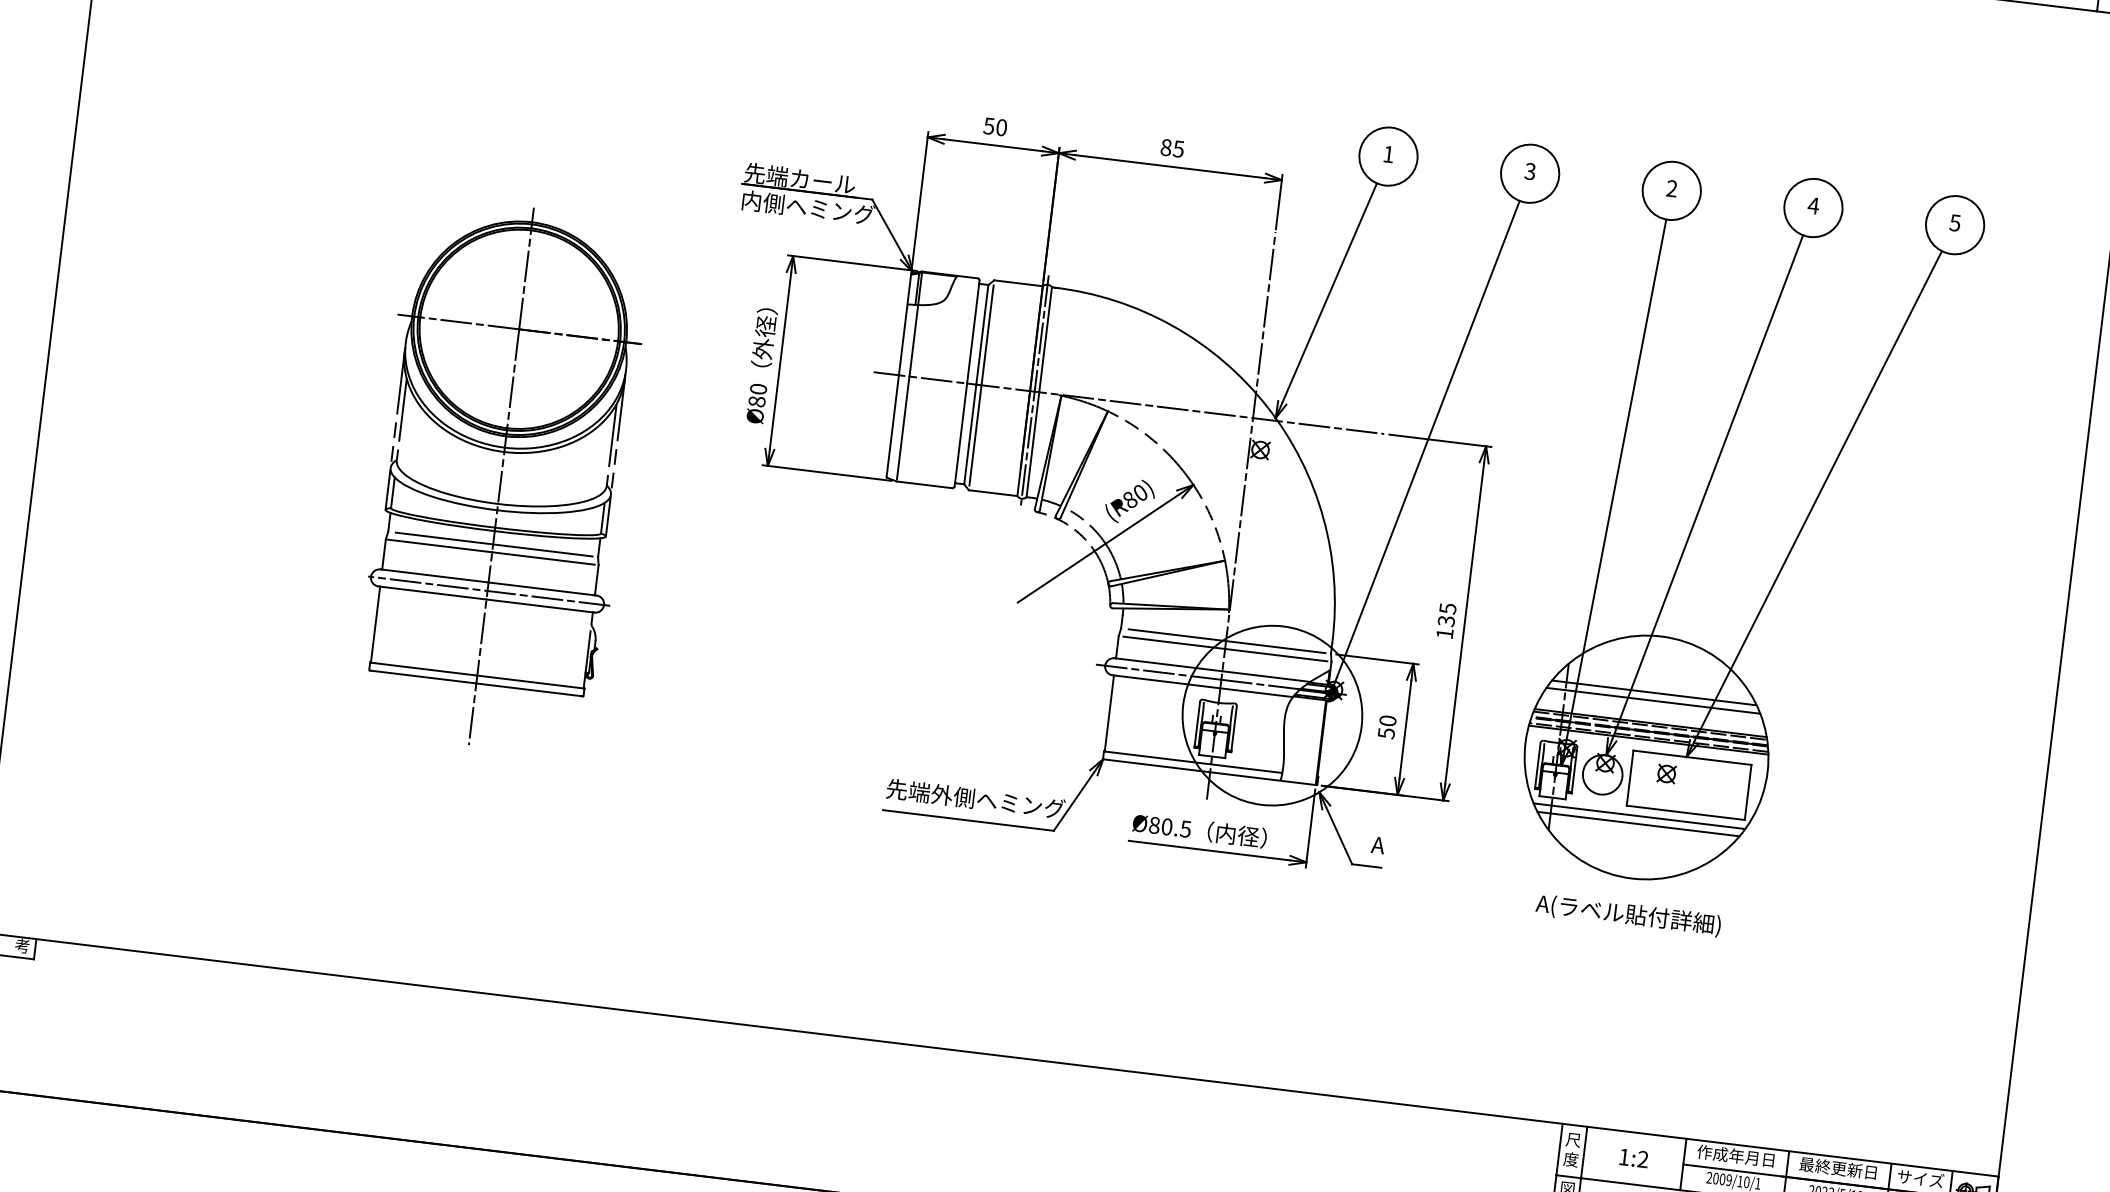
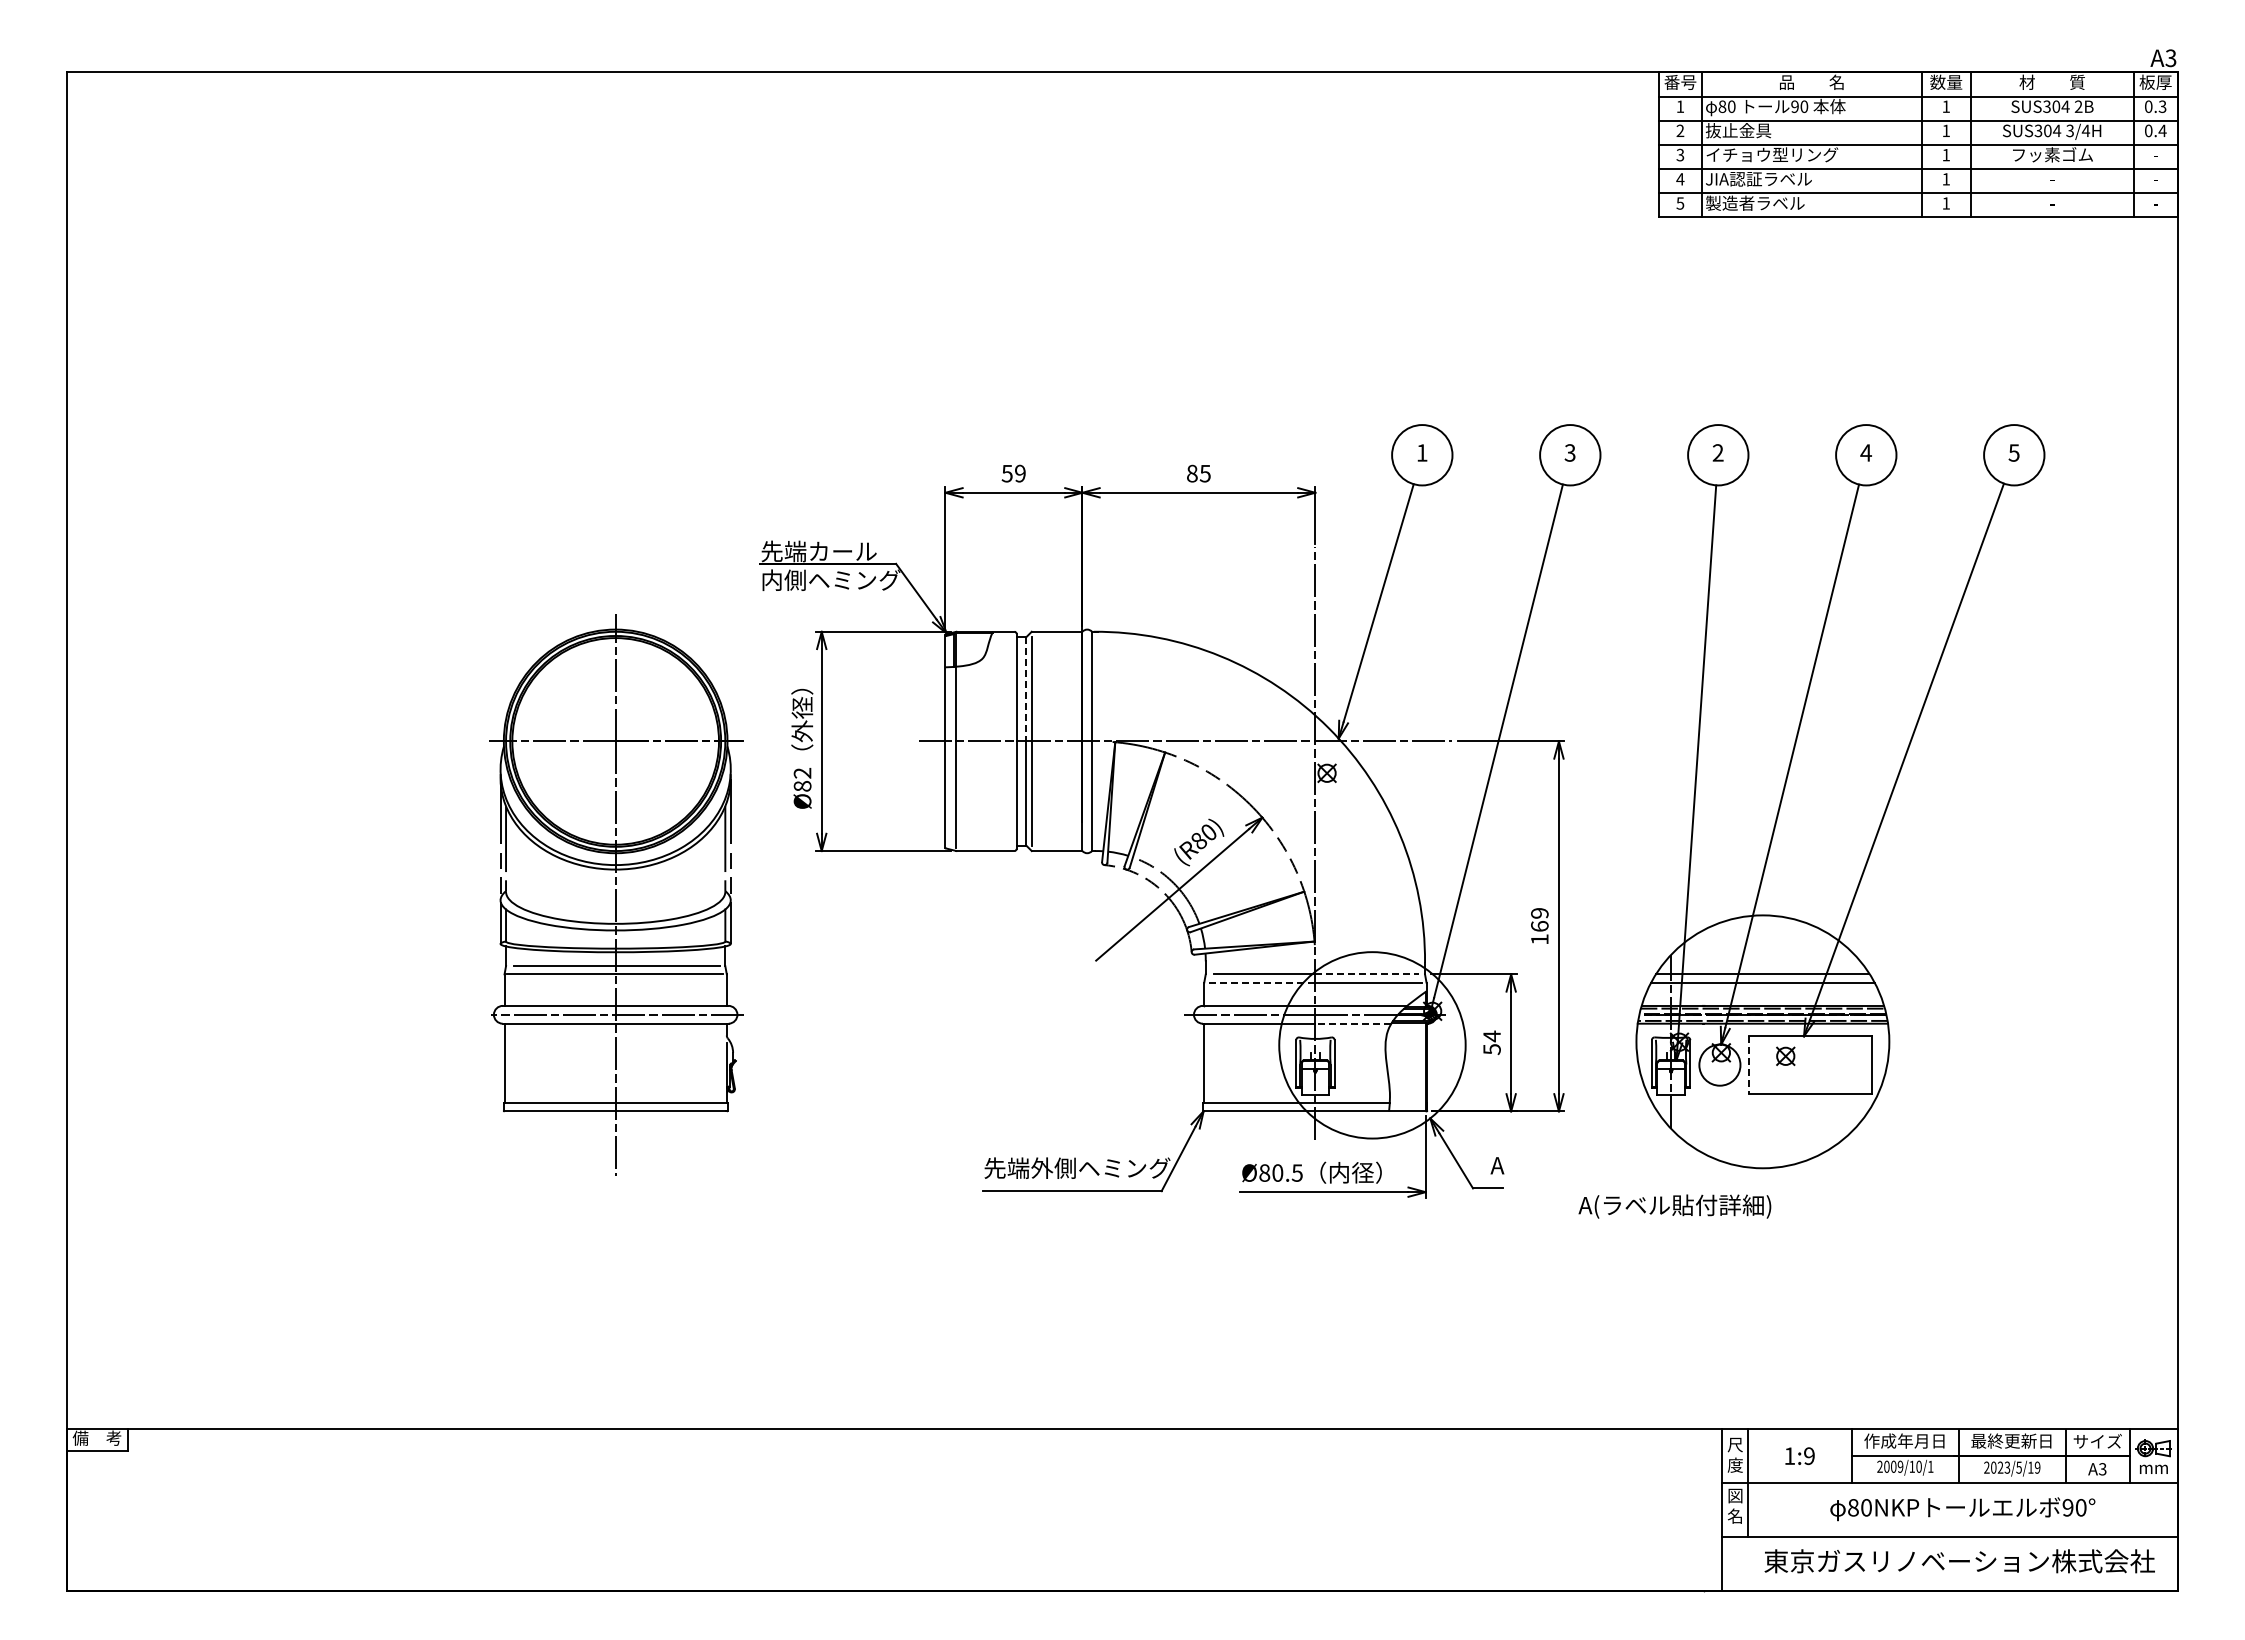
text: (1001, 127) -> (1020, 473), 50 -> 59
line: (982, 334) -> (1026, 689), solid -> dashed
text: (758, 388) -> (802, 772), Ø80 -> Ø82
line: (1035, 389) -> (1087, 739), removed
part: (502, 475) -> (616, 894), moved
text: (1446, 614) -> (1539, 919), 135 -> 169
line: (1174, 642) -> (1262, 982), solid -> dashed
line: (1275, 647) -> (1367, 974), solid -> dashed
line: (1256, 692) -> (1353, 1023), solid -> dashed
text: (1387, 720) -> (1491, 1036), 50 -> 54
line: (1630, 778) -> (1748, 1065), solid -> dashed
line: (1639, 816) -> (1762, 1103), removed
line: (1638, 824) -> (1762, 1111), removed
text: (1628, 915) -> (1674, 1206), moved
text: (1643, 1159) -> (1809, 1456), 1:2 -> 1:9

